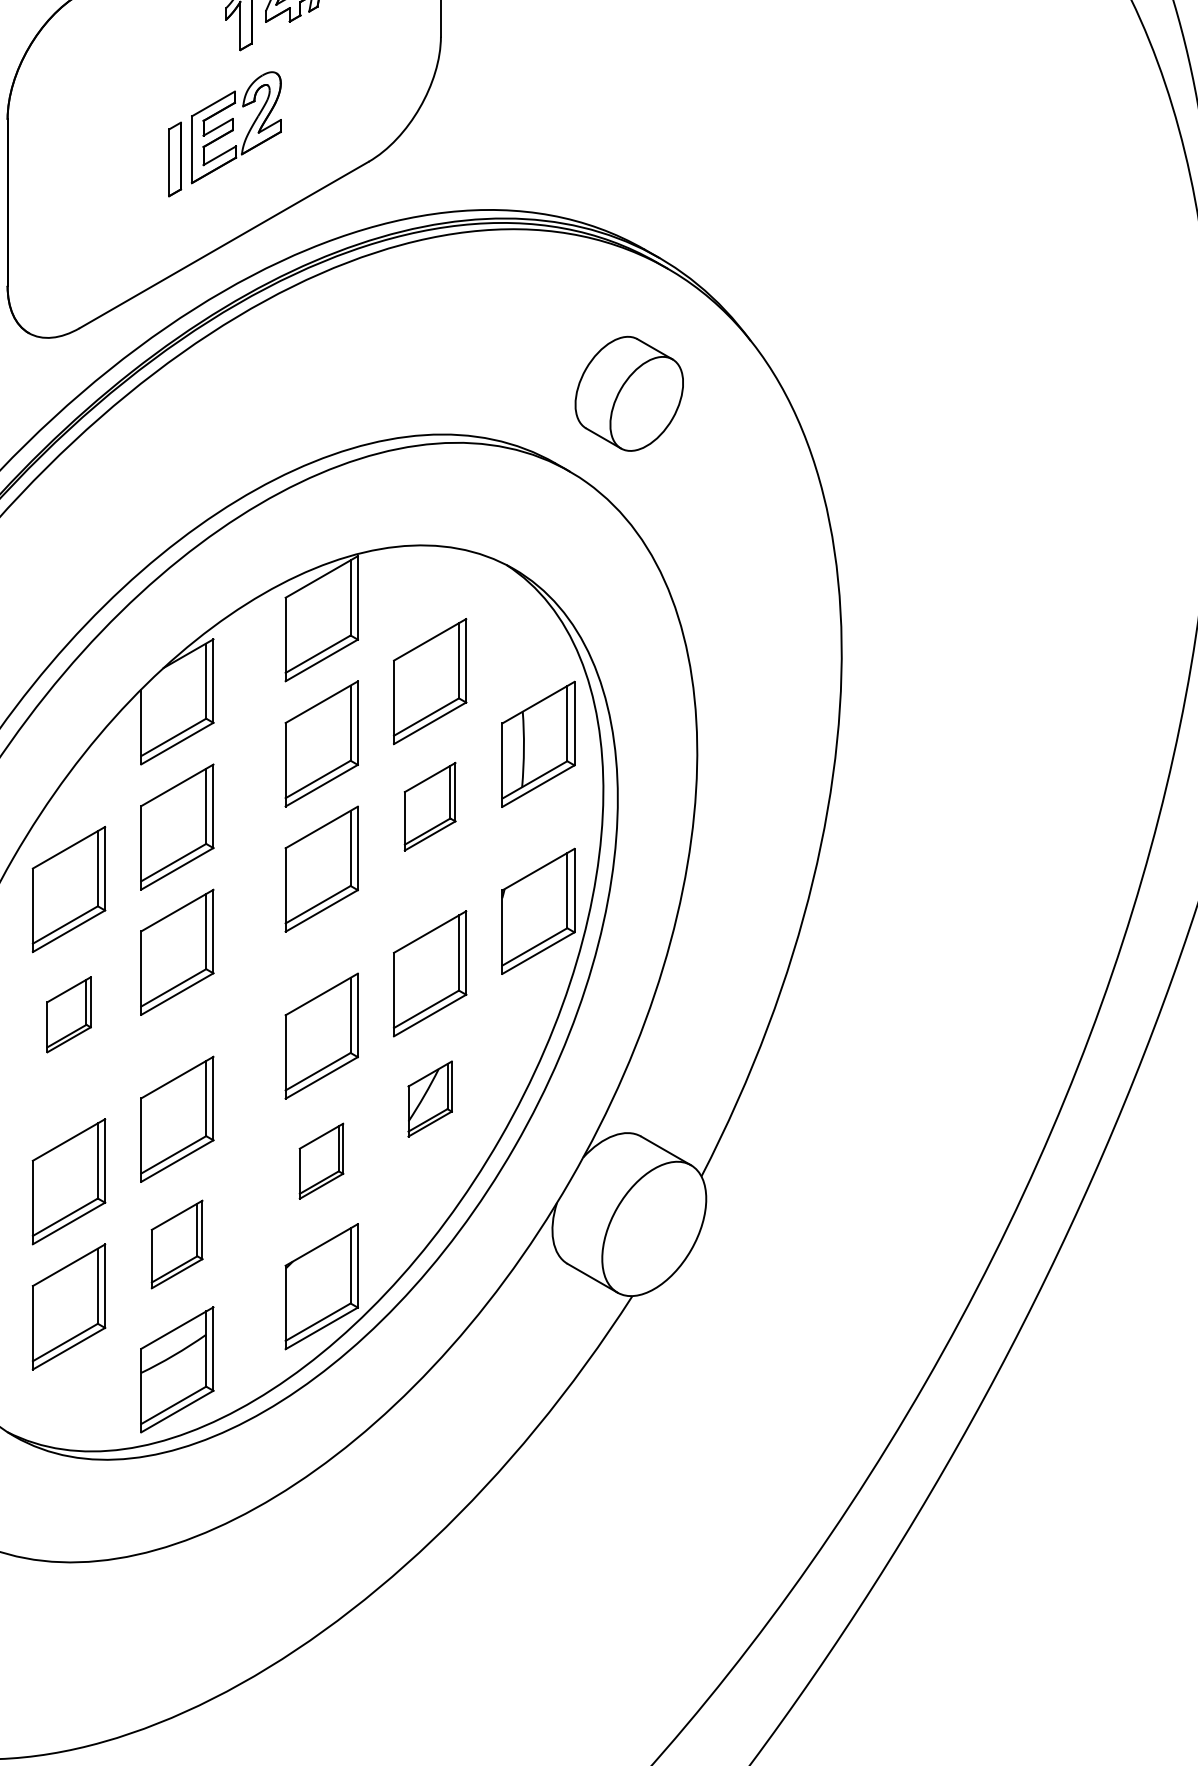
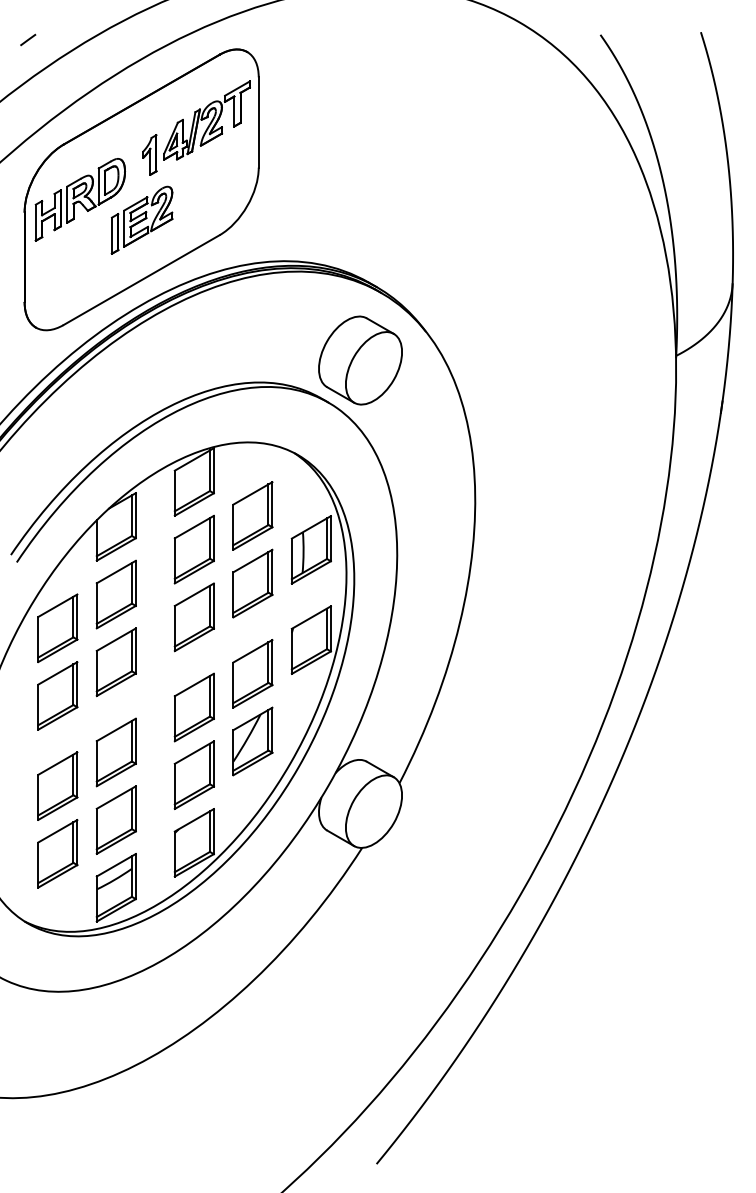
part: (109, 95) -> (79, 199), added
part: (629, 393) -> (360, 360), size x1.43
part: (429, 806) -> (252, 583), size x1.43
part: (68, 1013) -> (57, 695), size x1.67
part: (429, 1099) -> (252, 741), size x1.67
part: (320, 1160) -> (193, 774), size x1.67
part: (175, 1243) -> (115, 819), size x1.43

